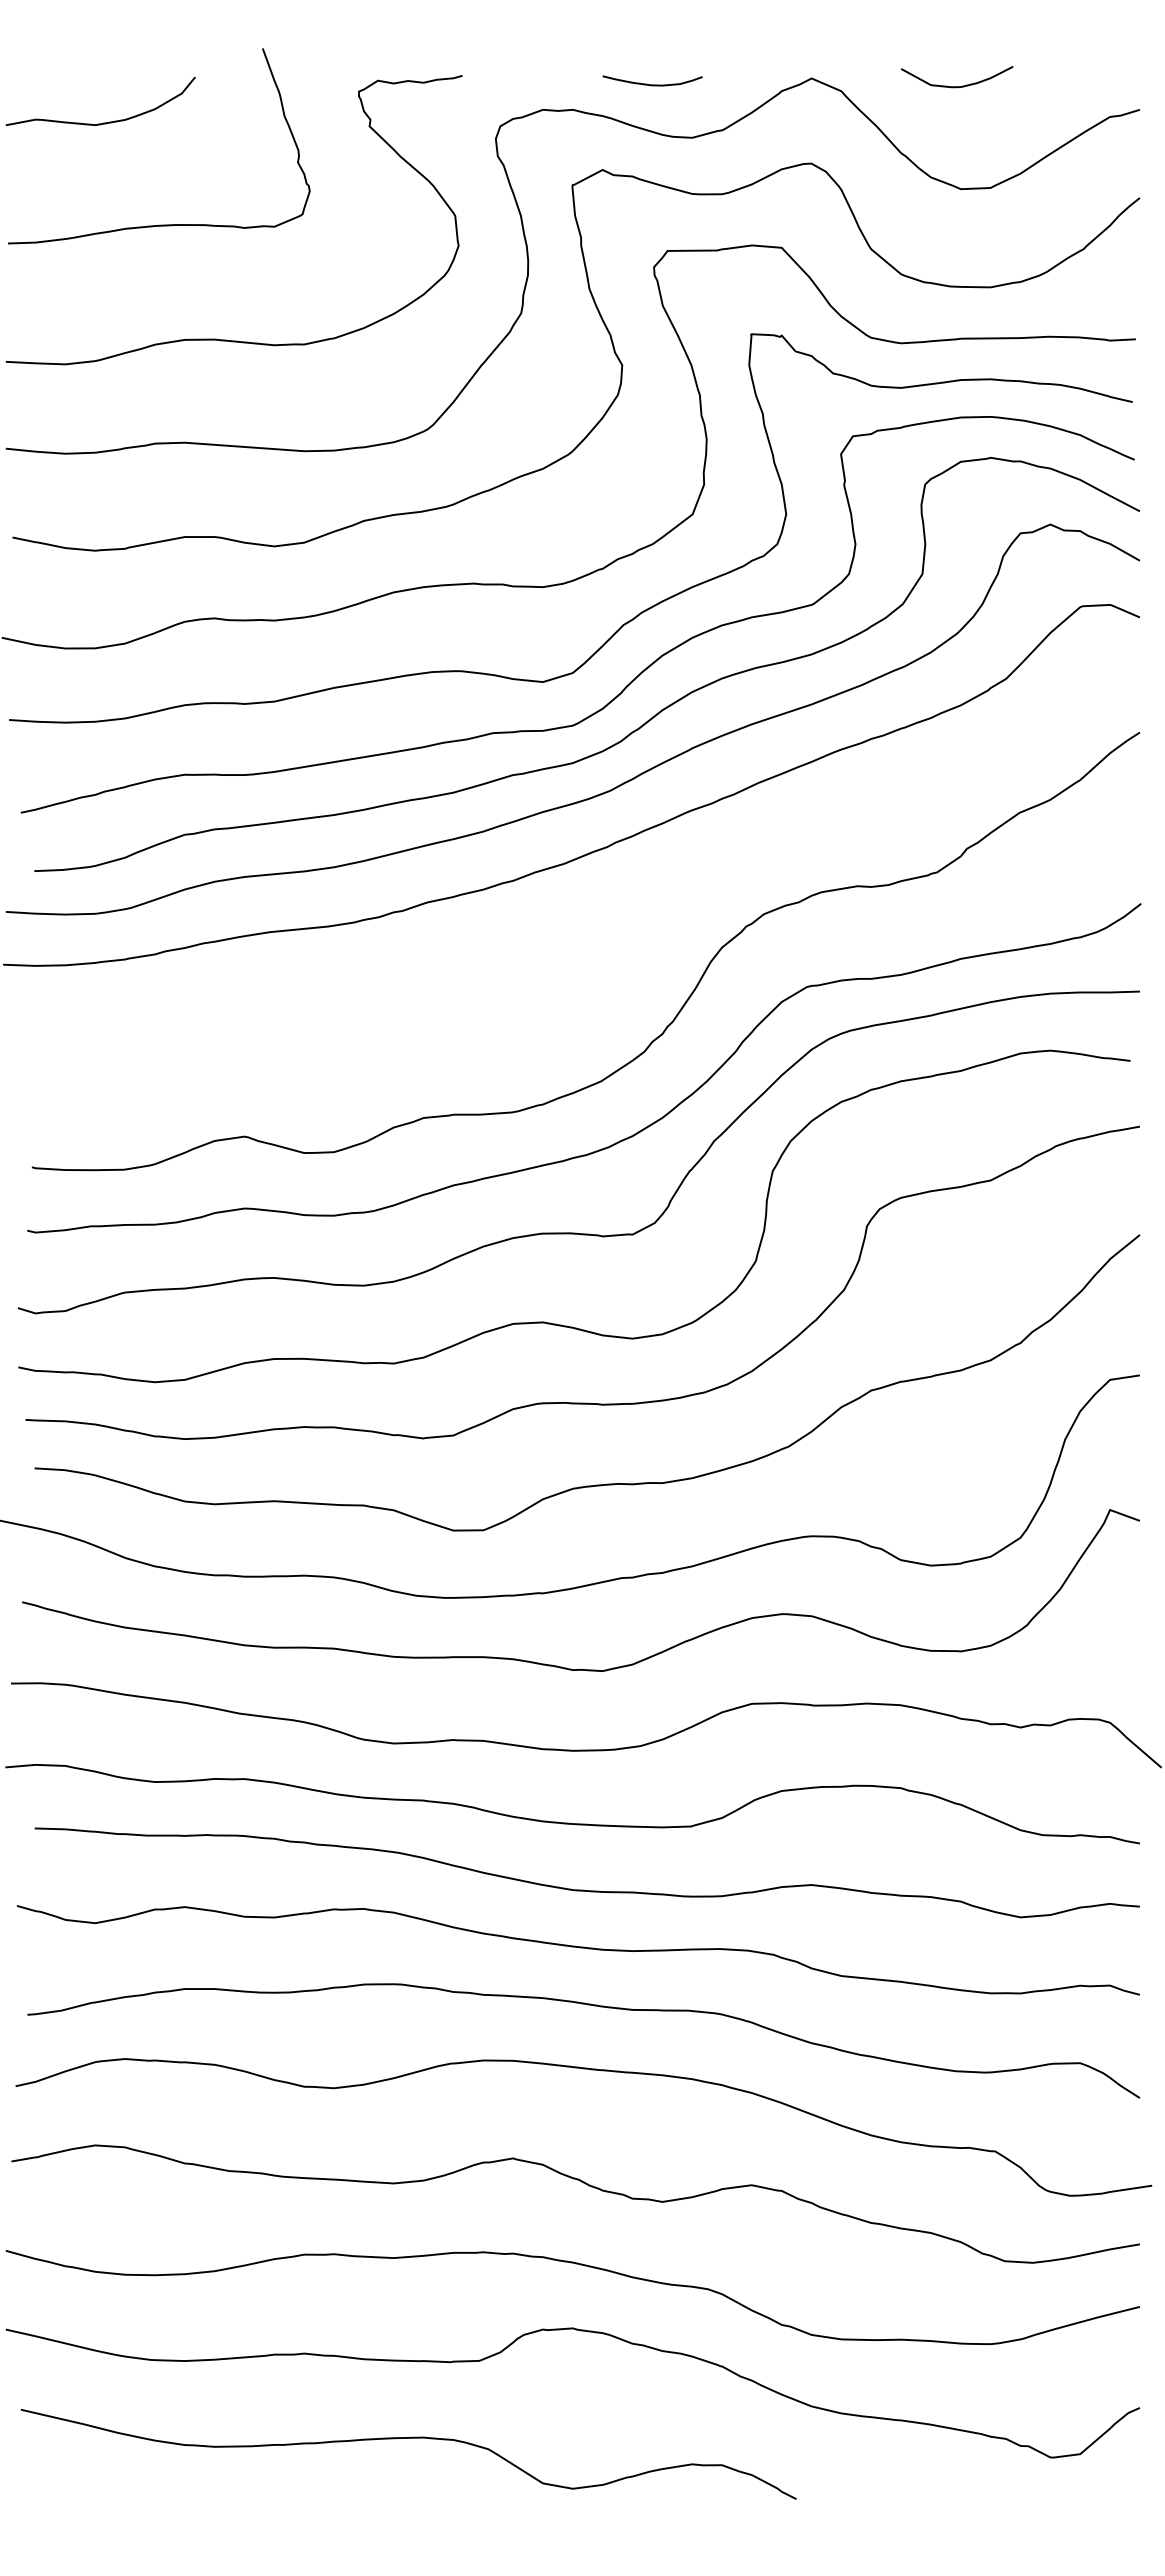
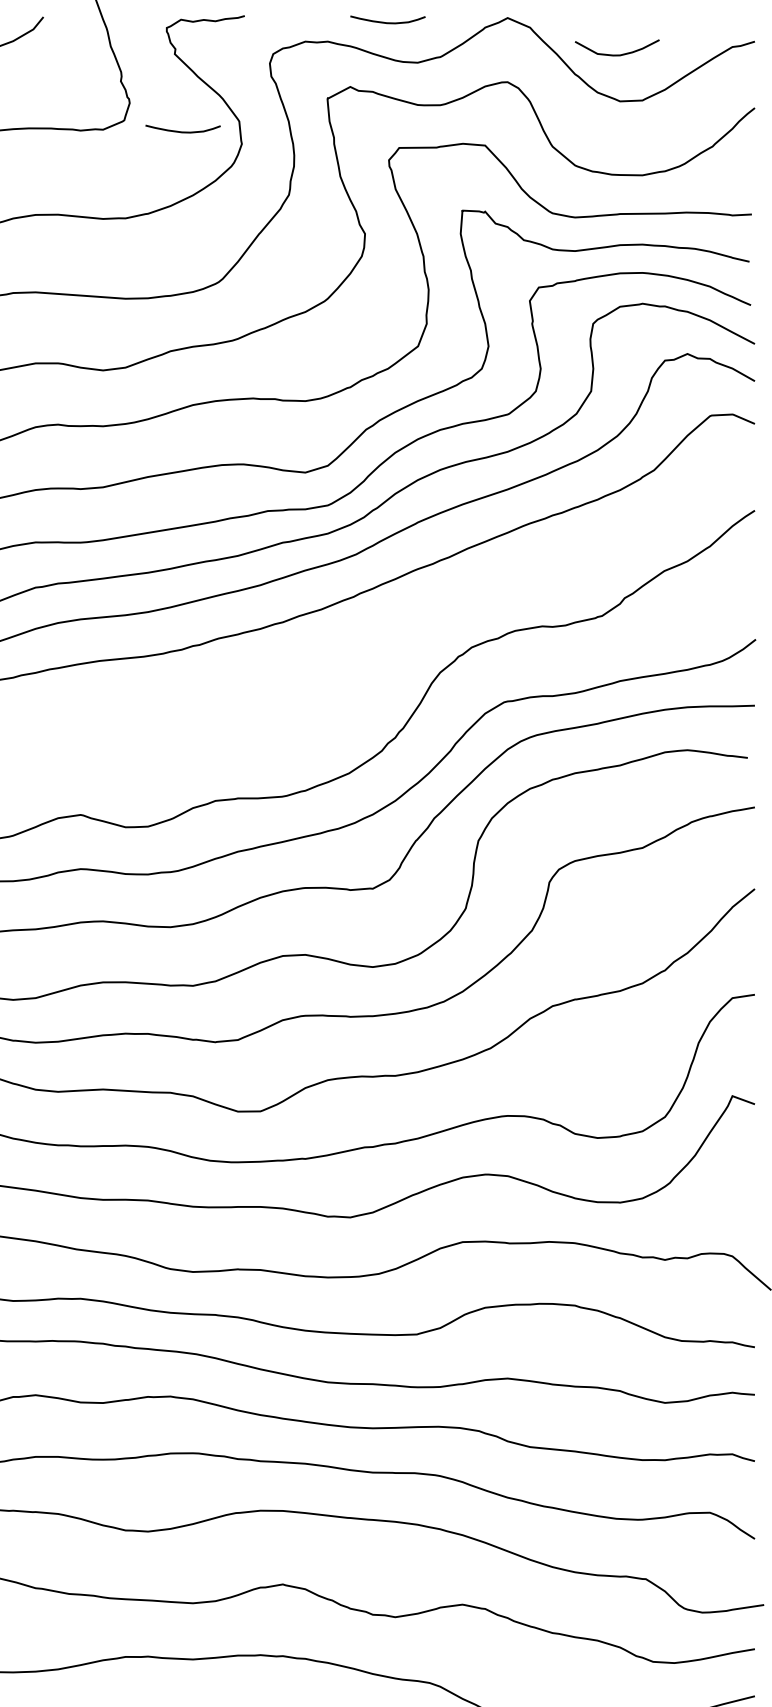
curve: (957, 86) -> (617, 54), moved
curve: (380, 229) -> (183, 131), added

